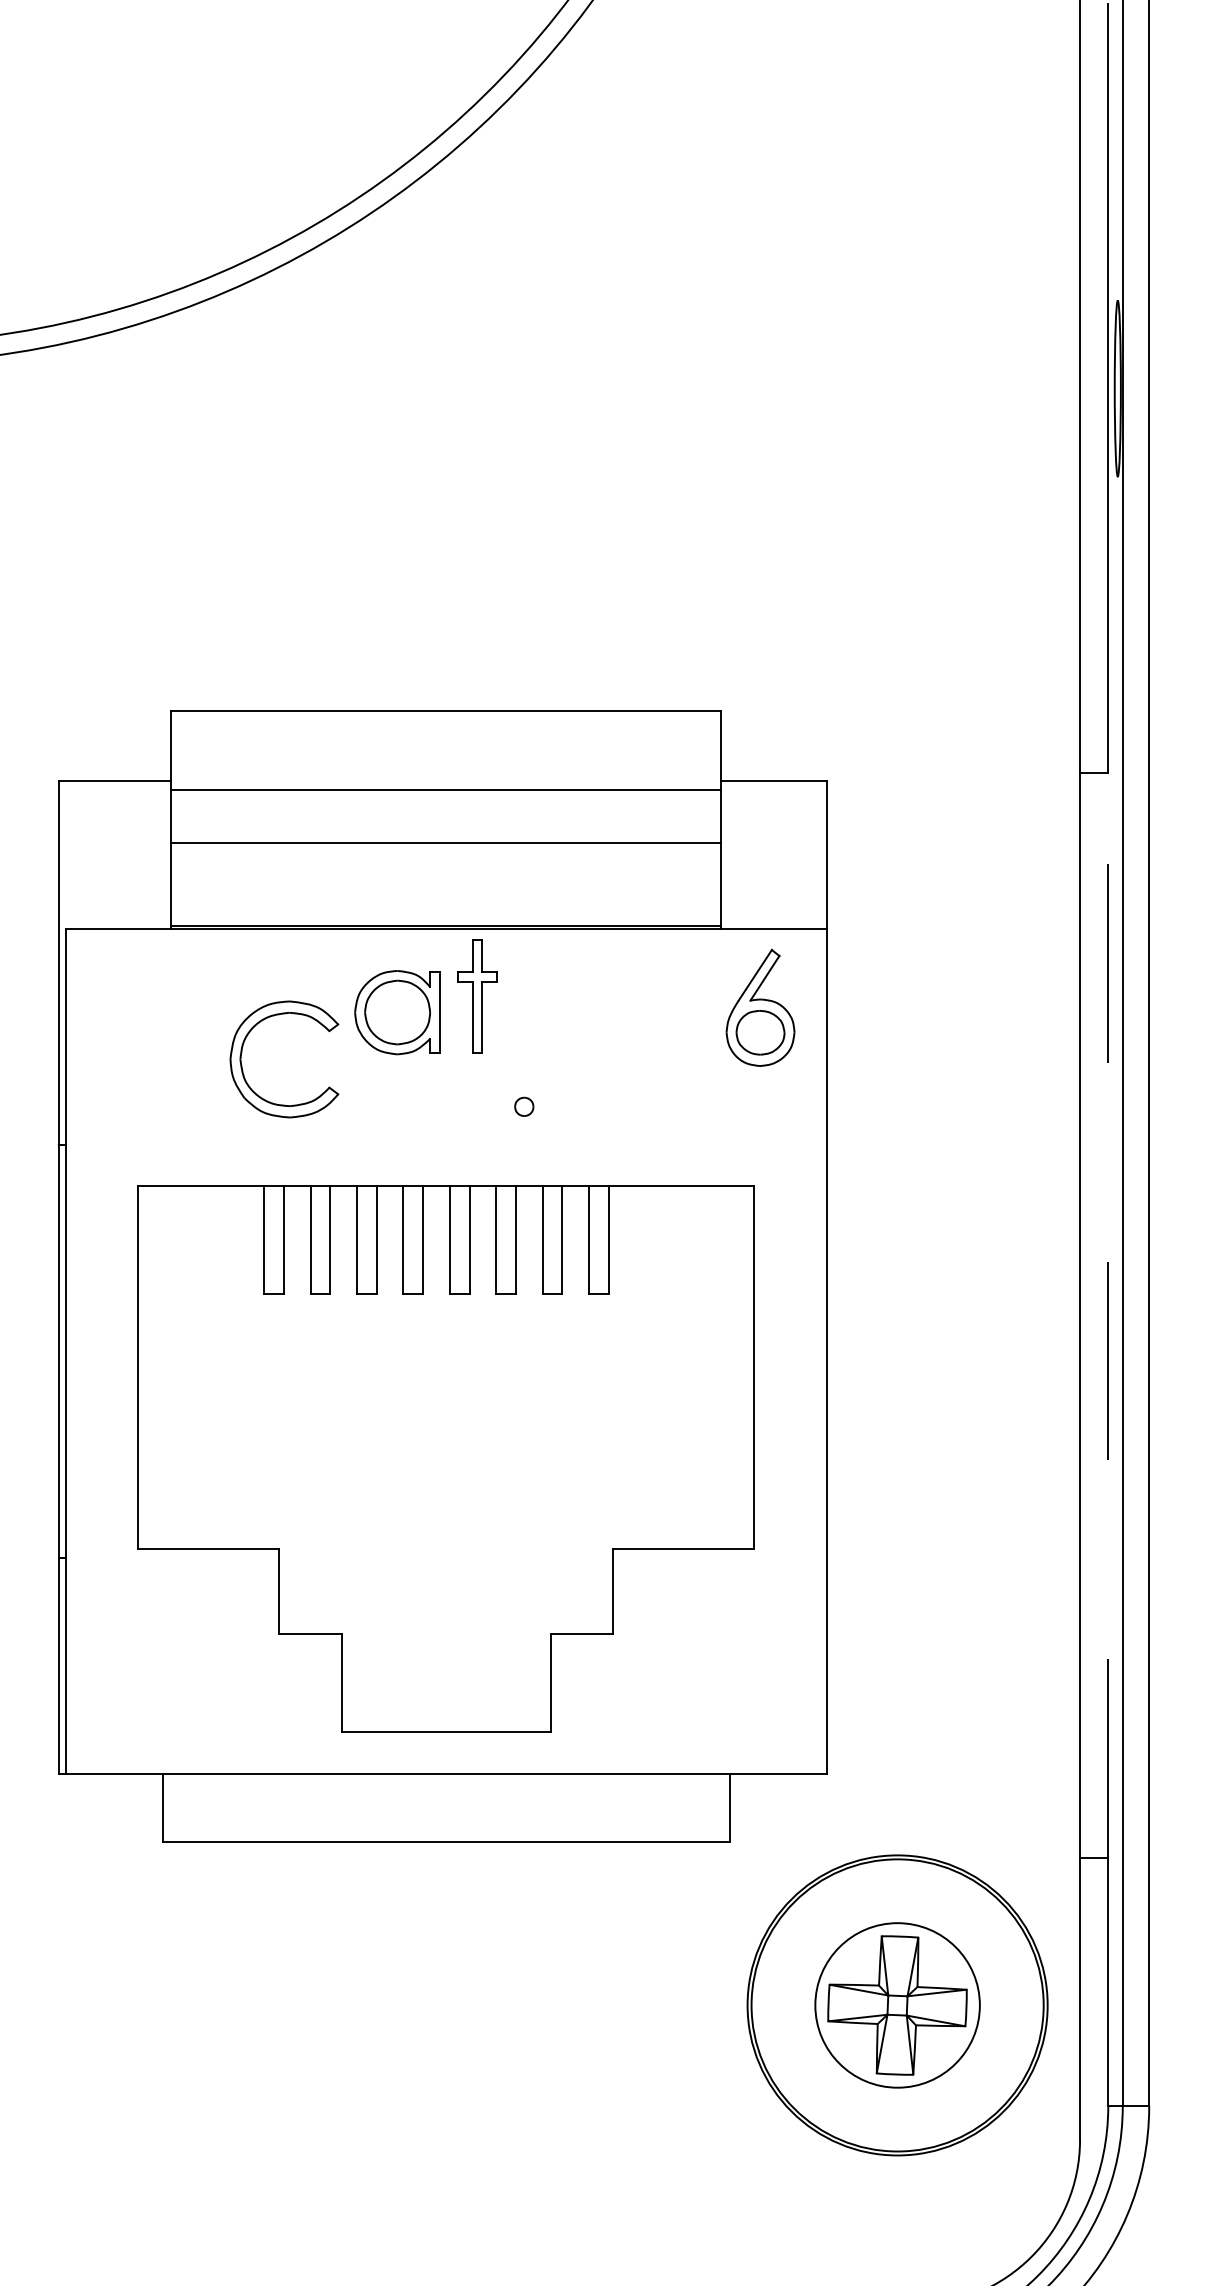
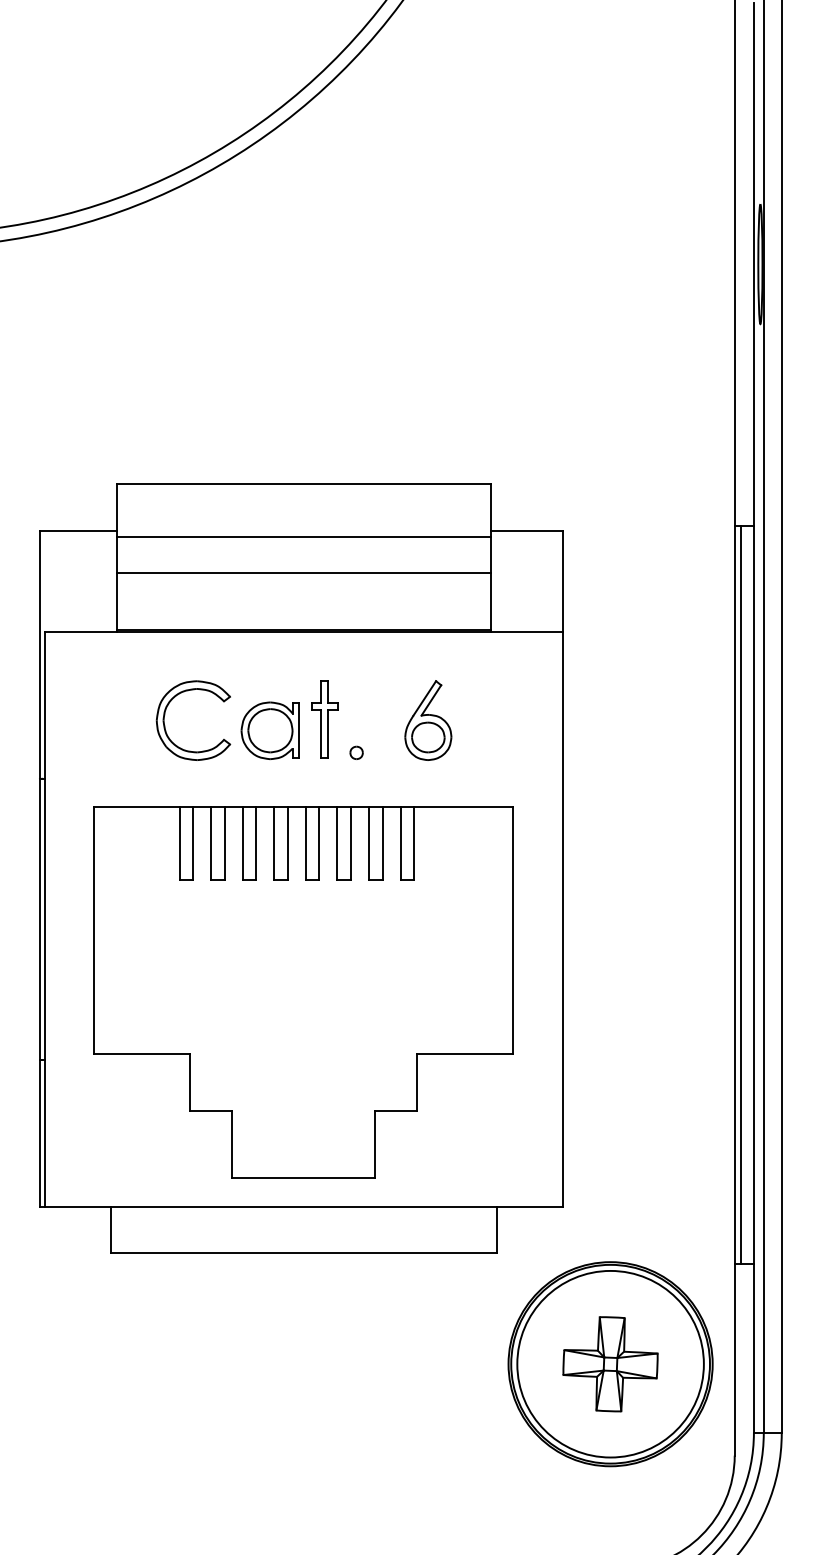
part: (477, 996) -> (324, 719), moved
part: (760, 1007) -> (428, 720), moved
part: (396, 1012) -> (269, 730), moved
line: (1088, 1314) -> (740, 894), added
line: (1107, 1314) -> (753, 894), dashed -> solid
circle: (897, 2004) -> (610, 1363), size x1.67

